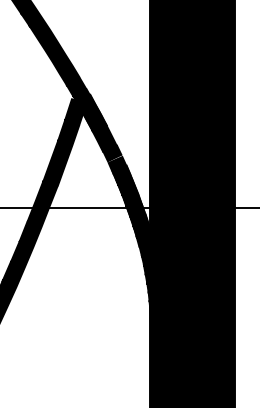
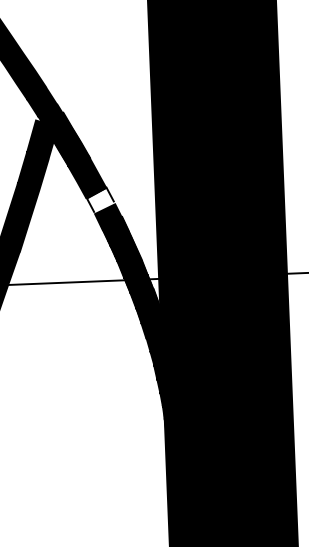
fill: (112, 153) -> (100, 199), removed

